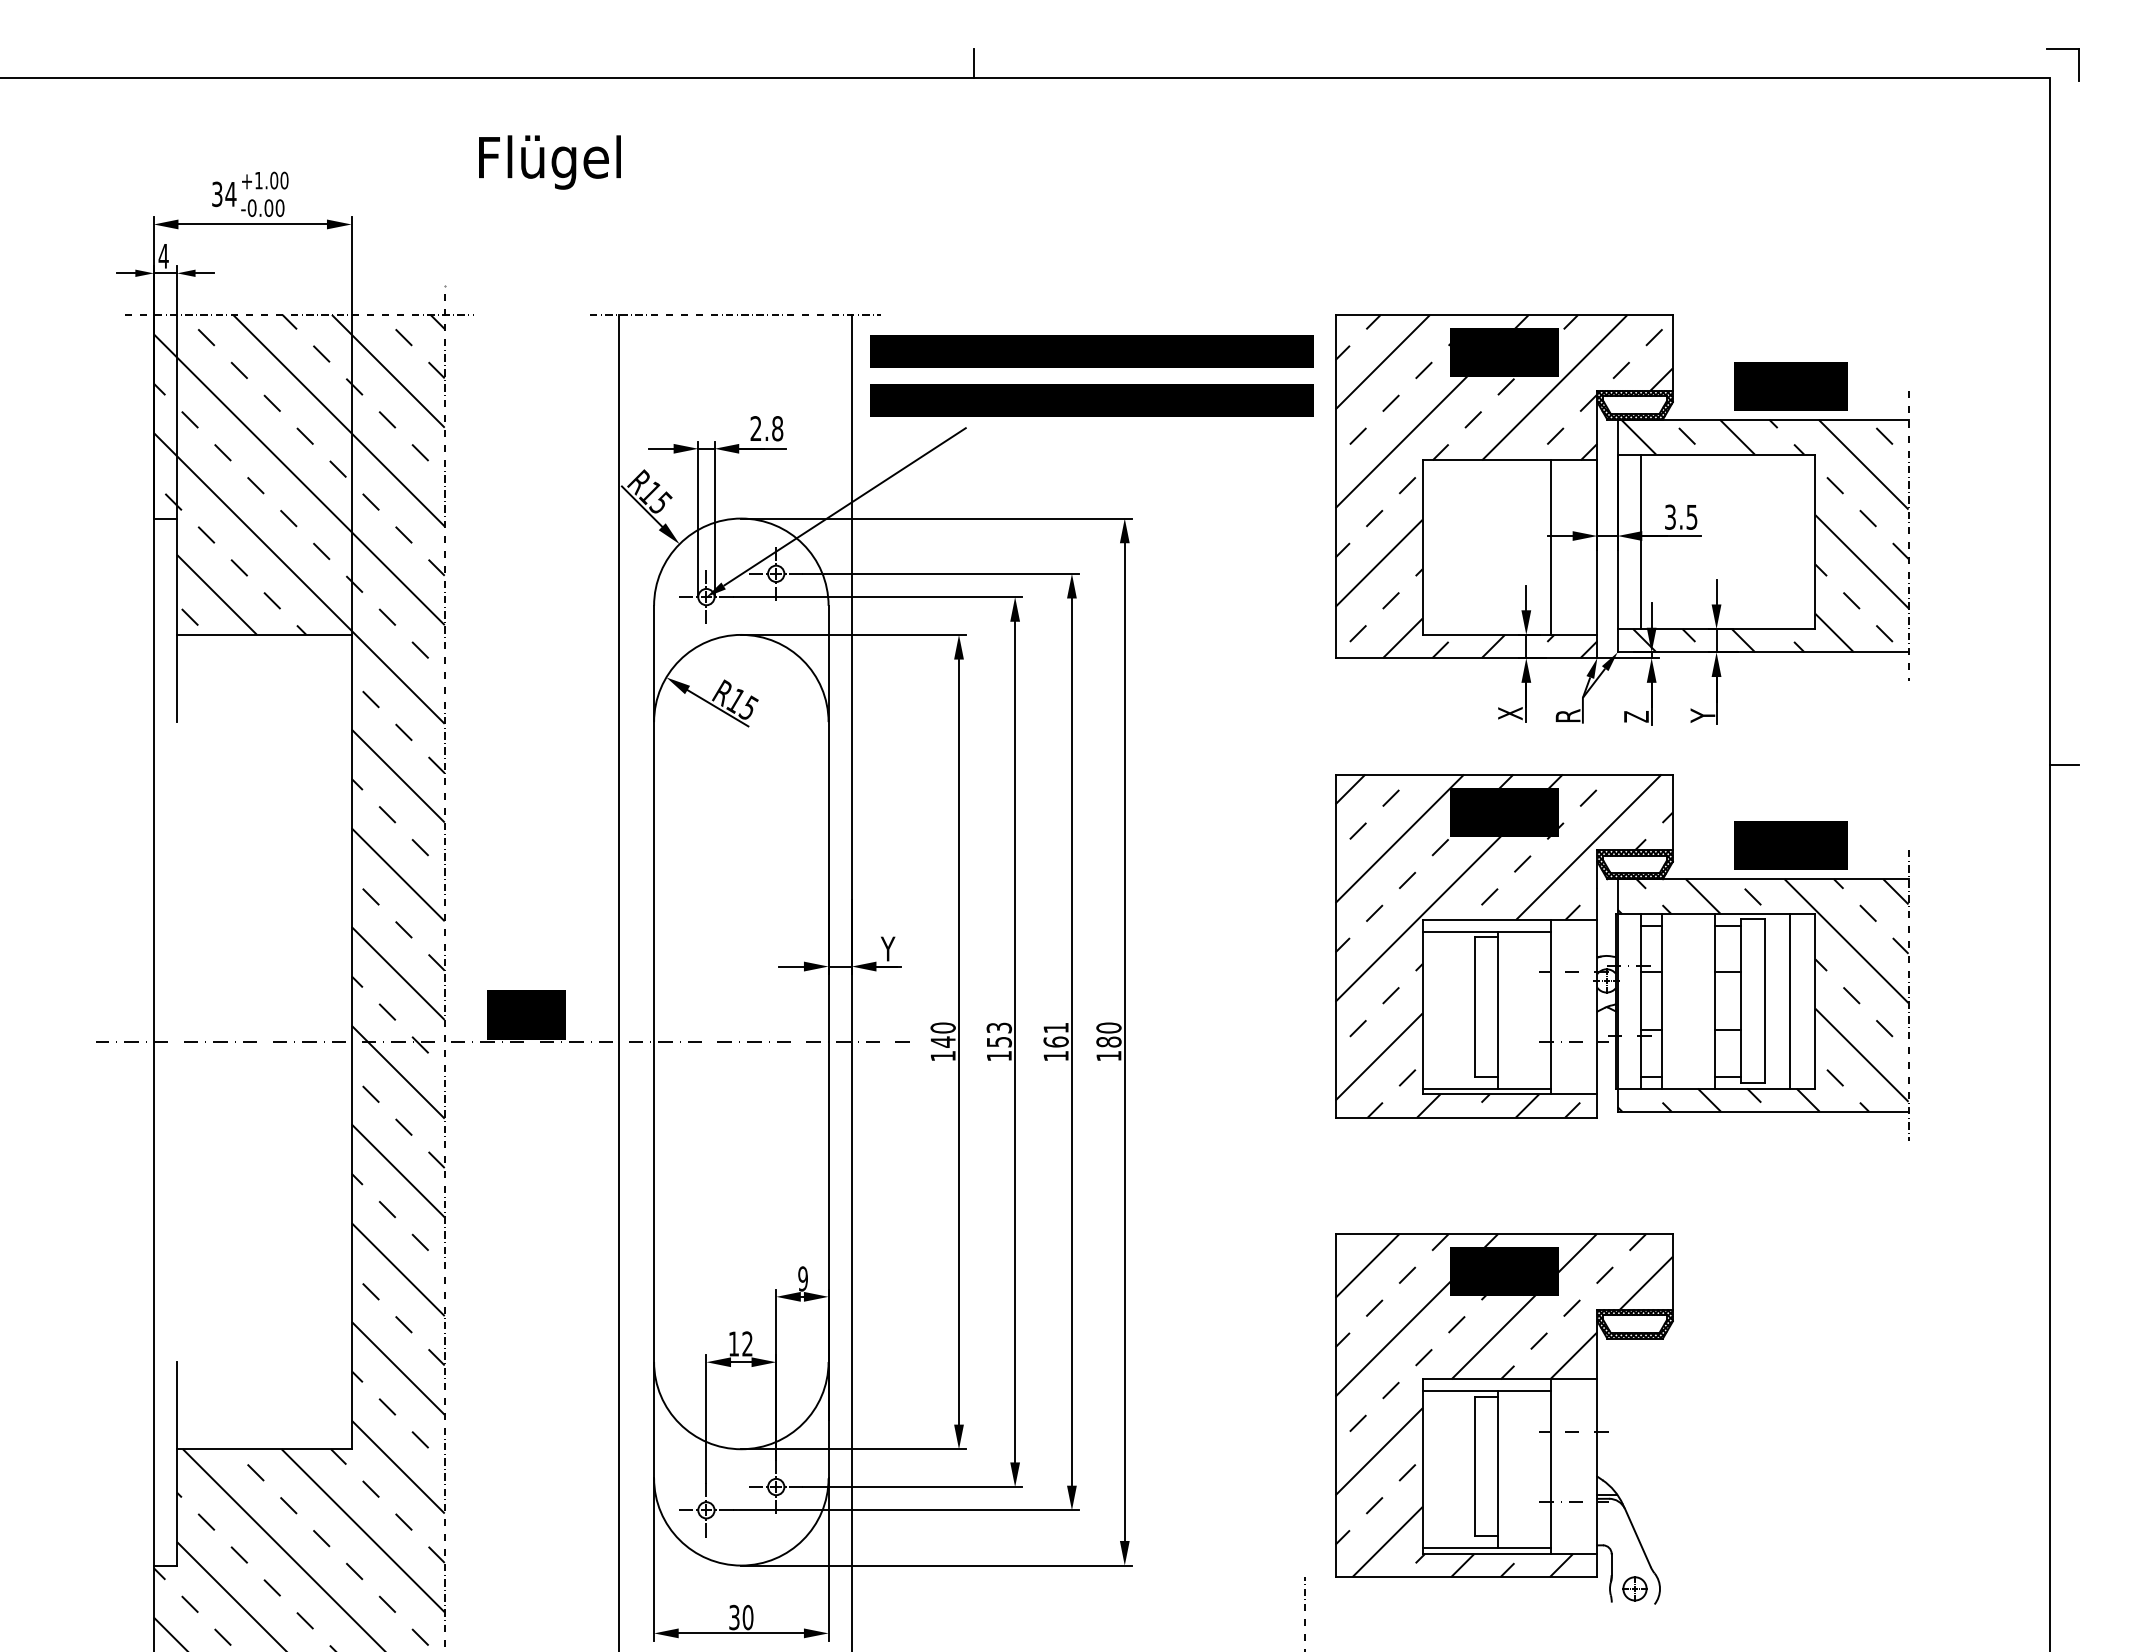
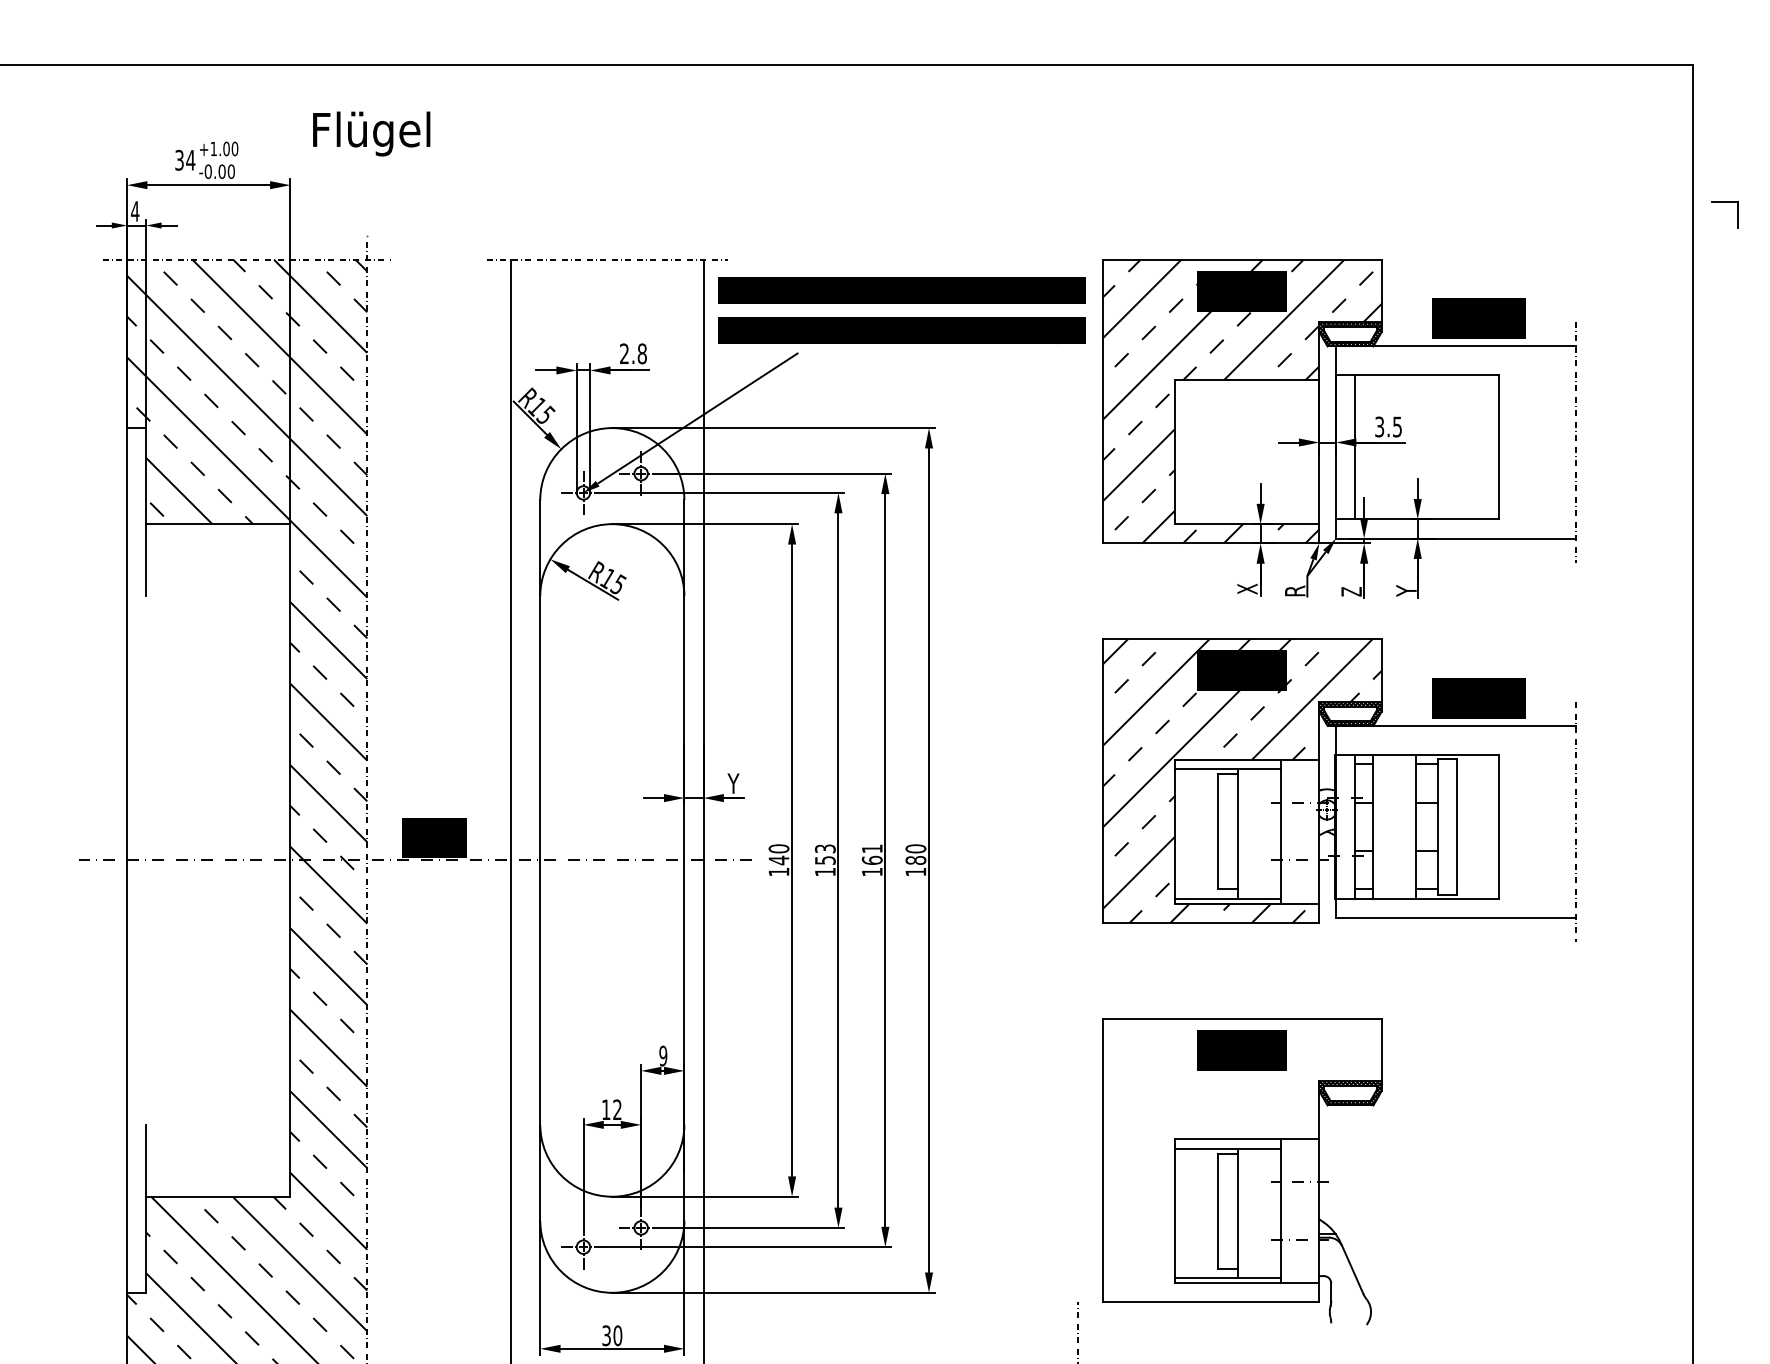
part: (2062, 49) -> (1724, 201), moved
line: (973, 63) -> (804, 52), removed
text: (549, 162) -> (371, 134), moved
hatch: (1764, 535) -> (1457, 442), removed
line: (1550, 547) -> (1280, 451), removed
line: (2063, 764) -> (1704, 631), removed
hatch: (1762, 995) -> (1455, 821), removed
line: (1790, 1001) -> (1478, 826), removed
hatch: (1503, 1405) -> (1241, 1160), removed
part: (1634, 1588) -> (1349, 1311), removed

